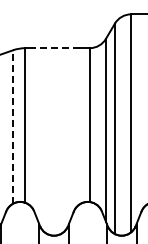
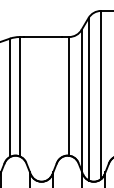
line: (55, 48) -> (42, 37), dashed -> solid
line: (13, 126) -> (10, 97), dashed -> solid

